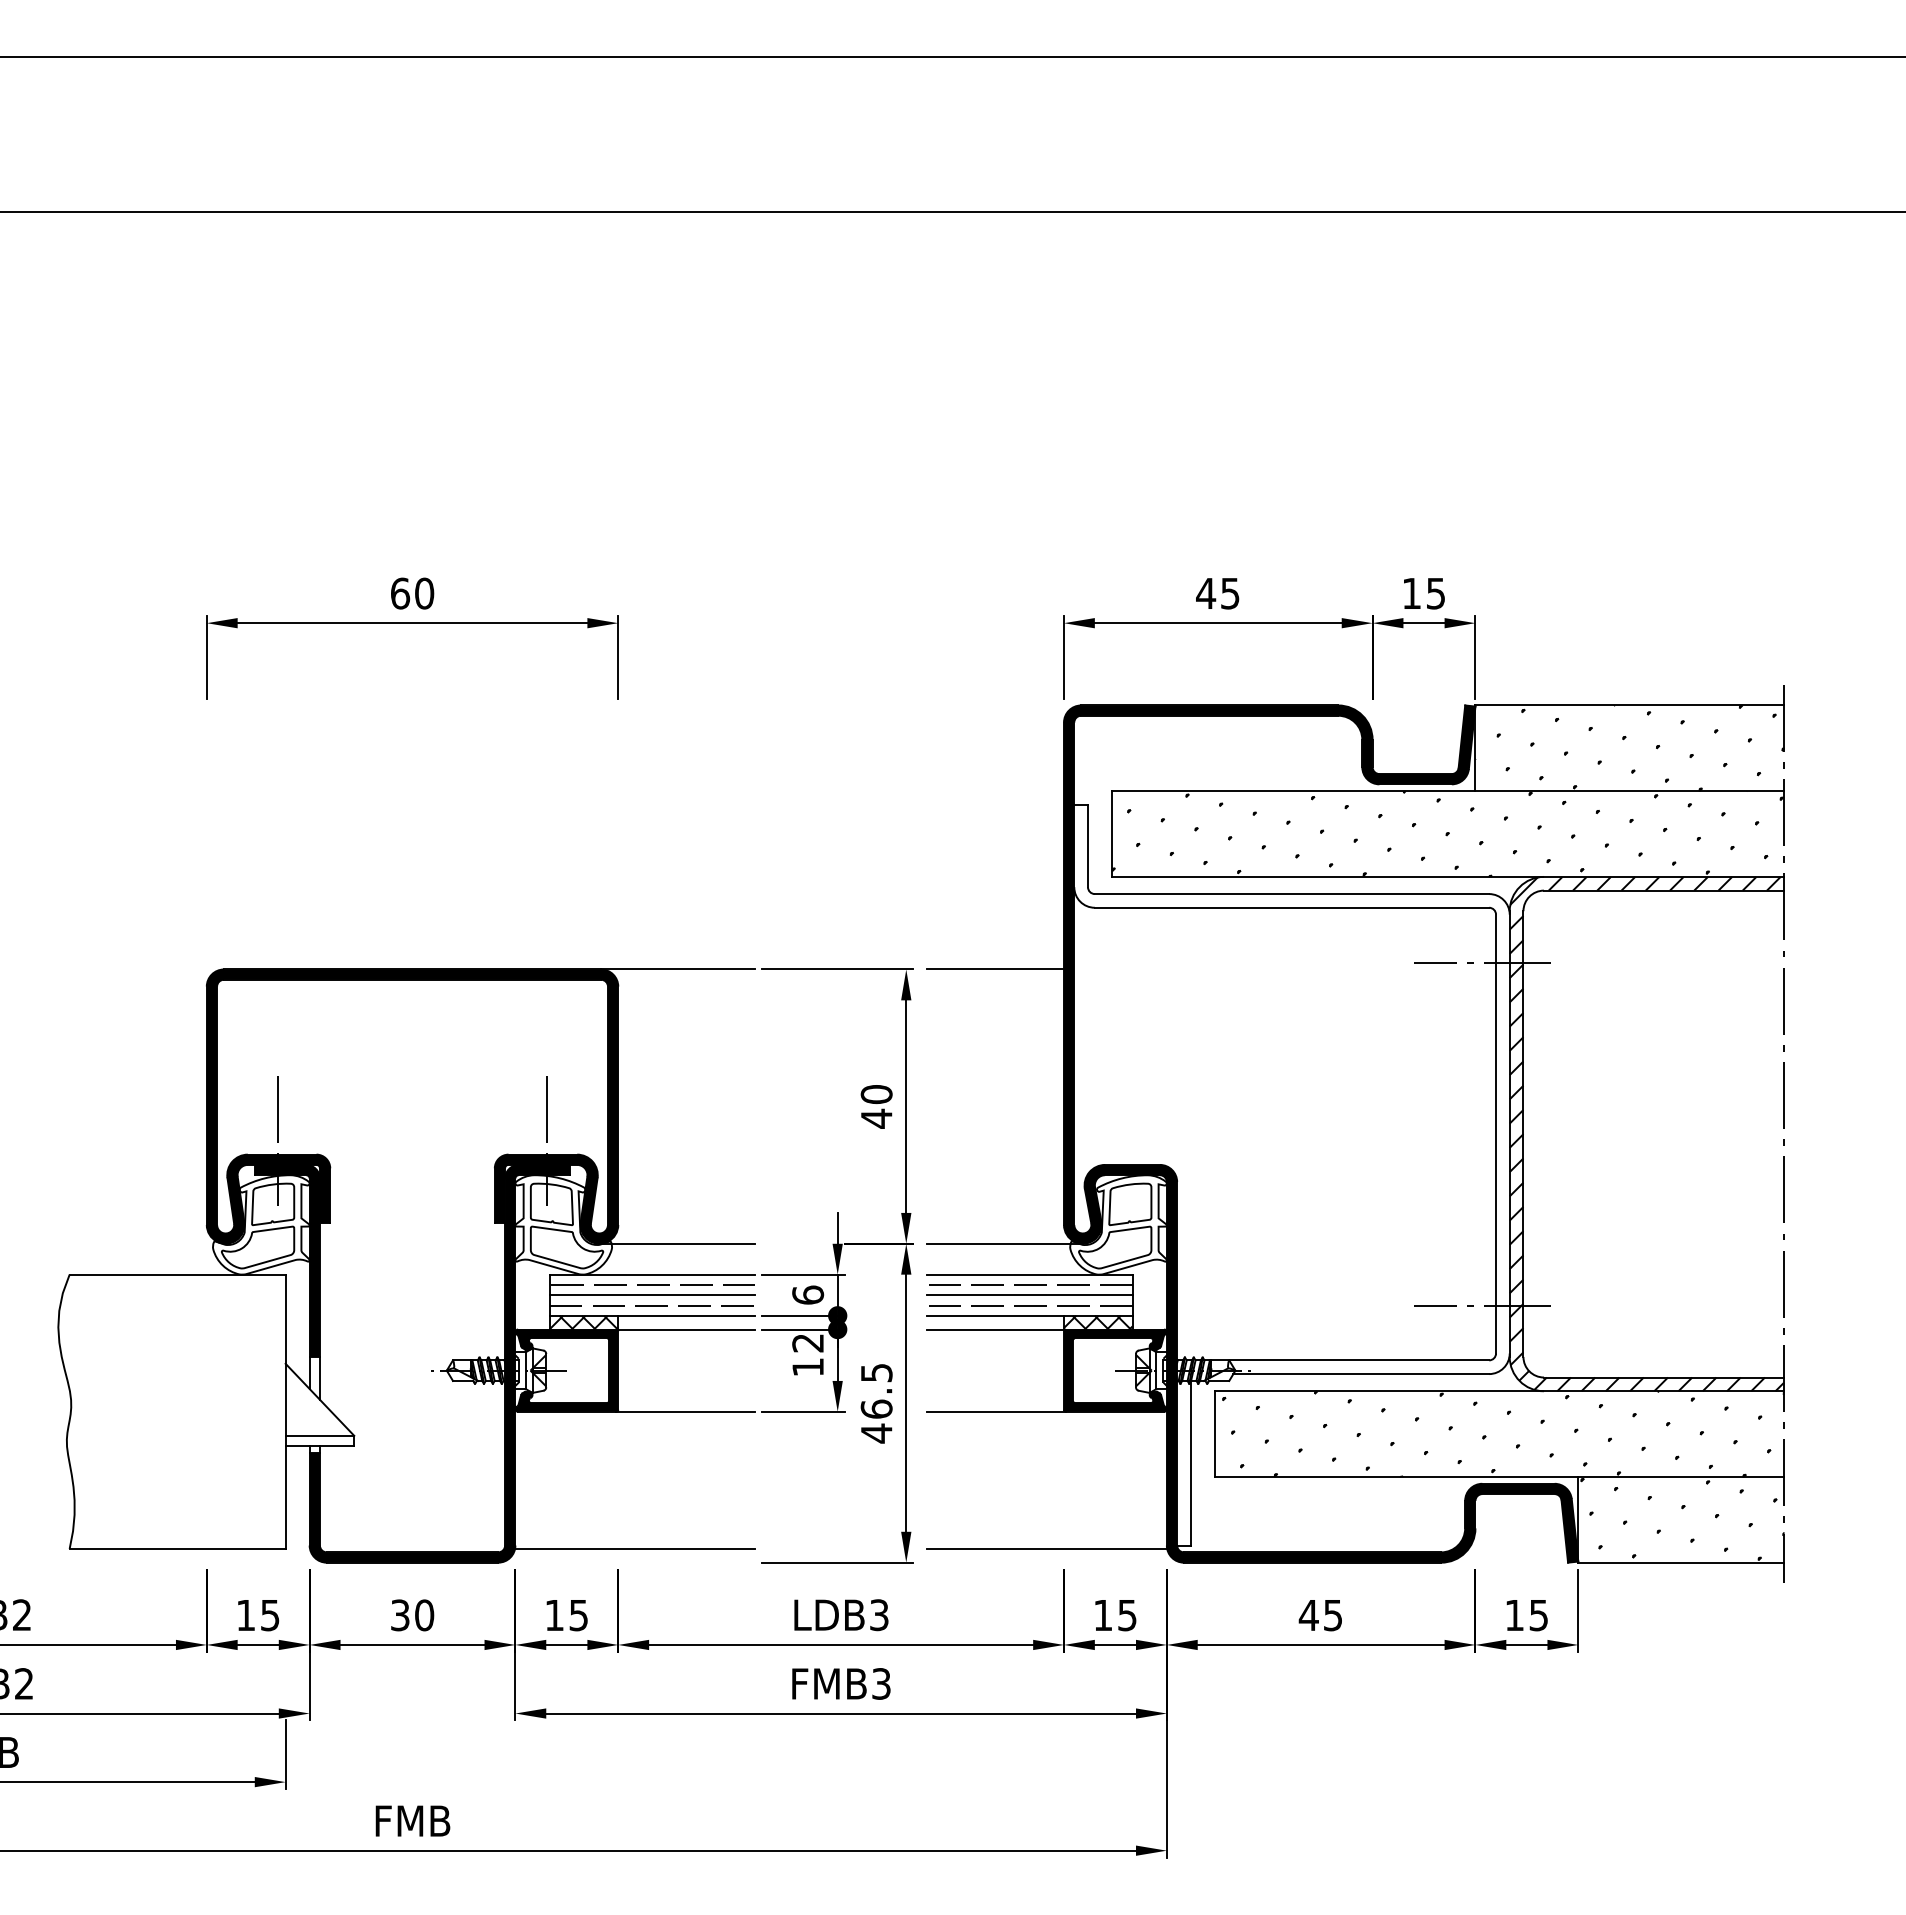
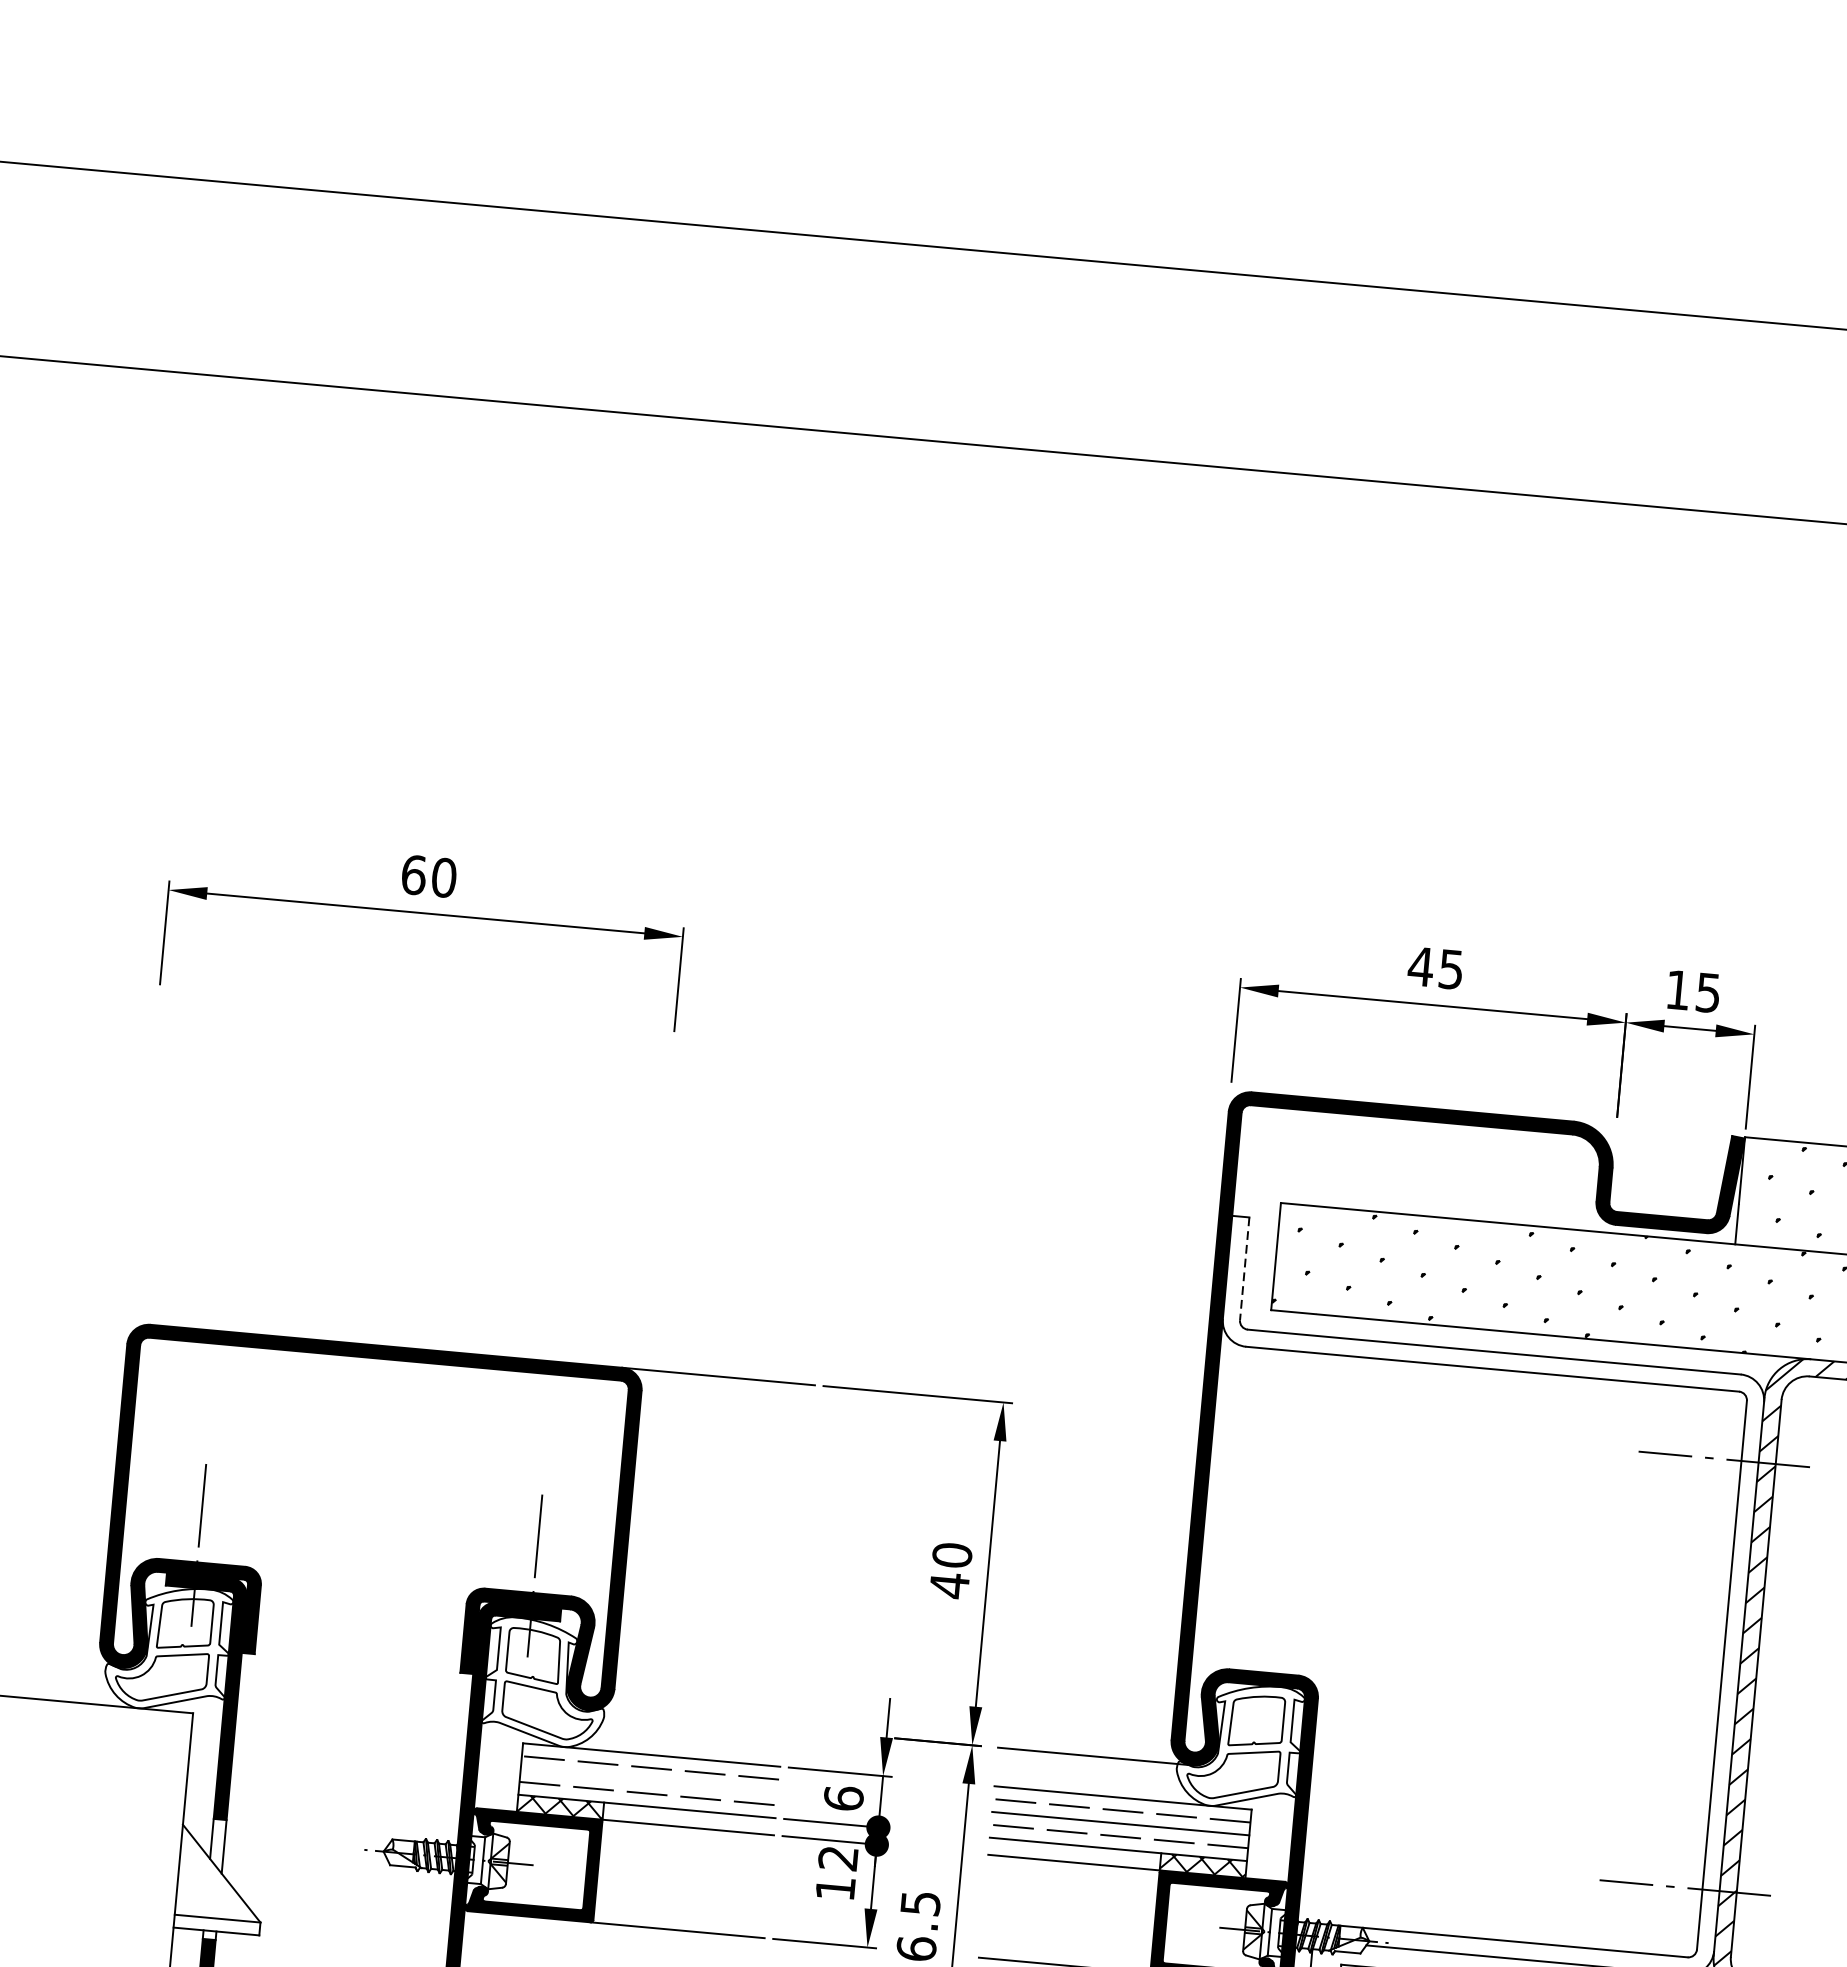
line: (1088, 846) -> (1245, 1269), solid -> dashed
line: (995, 969) -> (1115, 1412), removed
line: (678, 1243) -> (687, 1719), removed
line: (652, 1295) -> (649, 1781), removed

